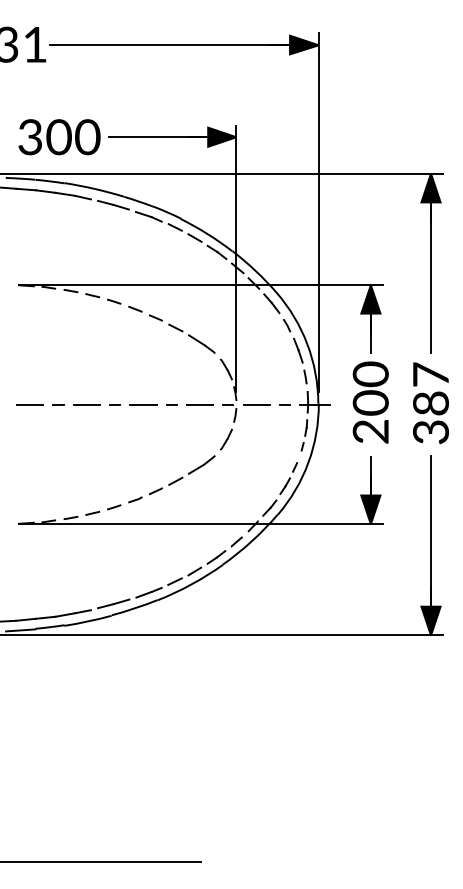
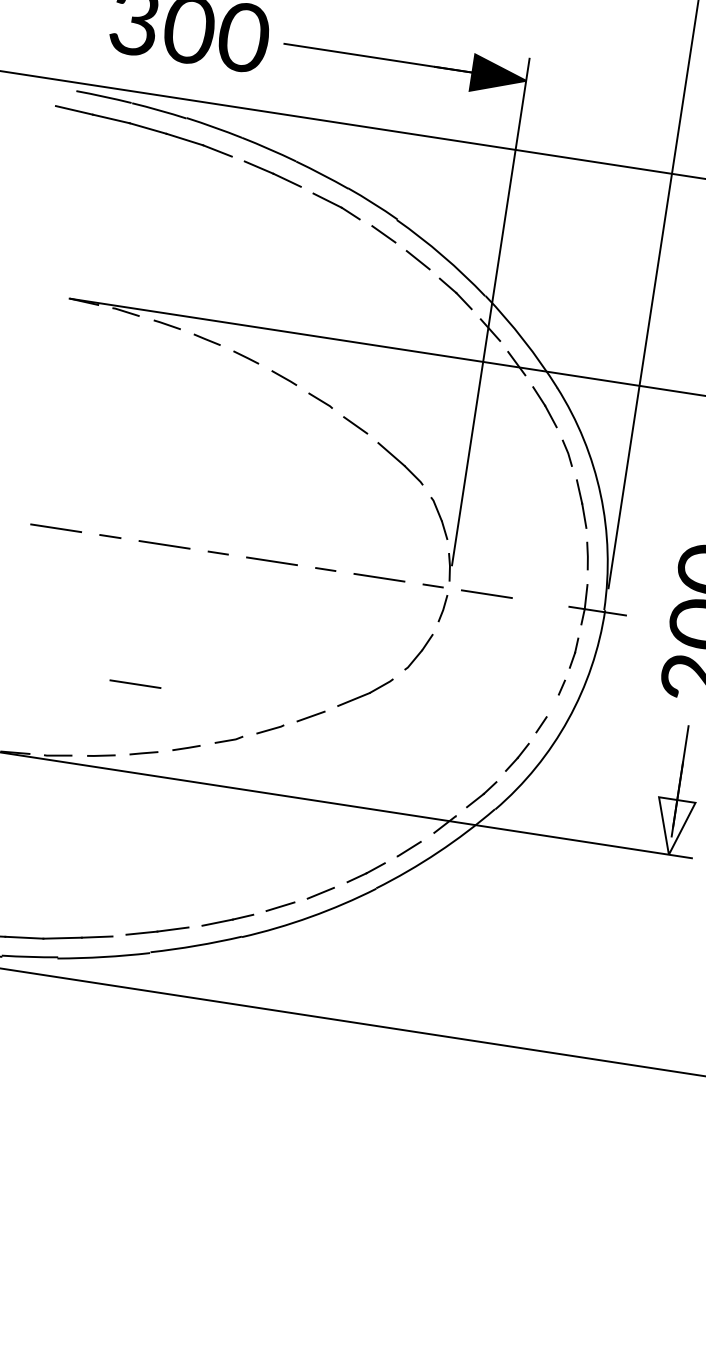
line: (284, 404) -> (539, 602), removed
line: (82, 478) -> (134, 683), added
fill: (370, 509) -> (672, 826), removed

